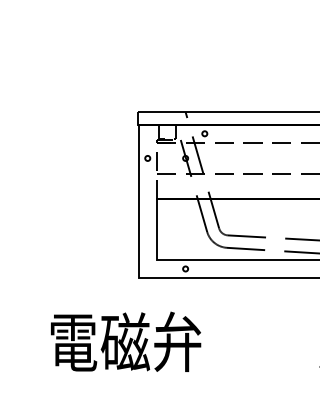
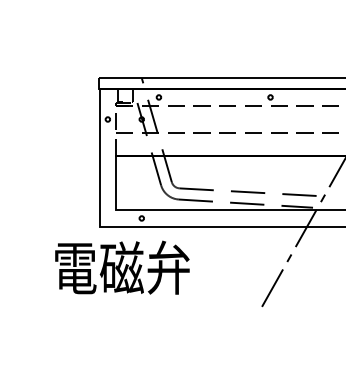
text: (126, 341) -> (122, 267), moved

